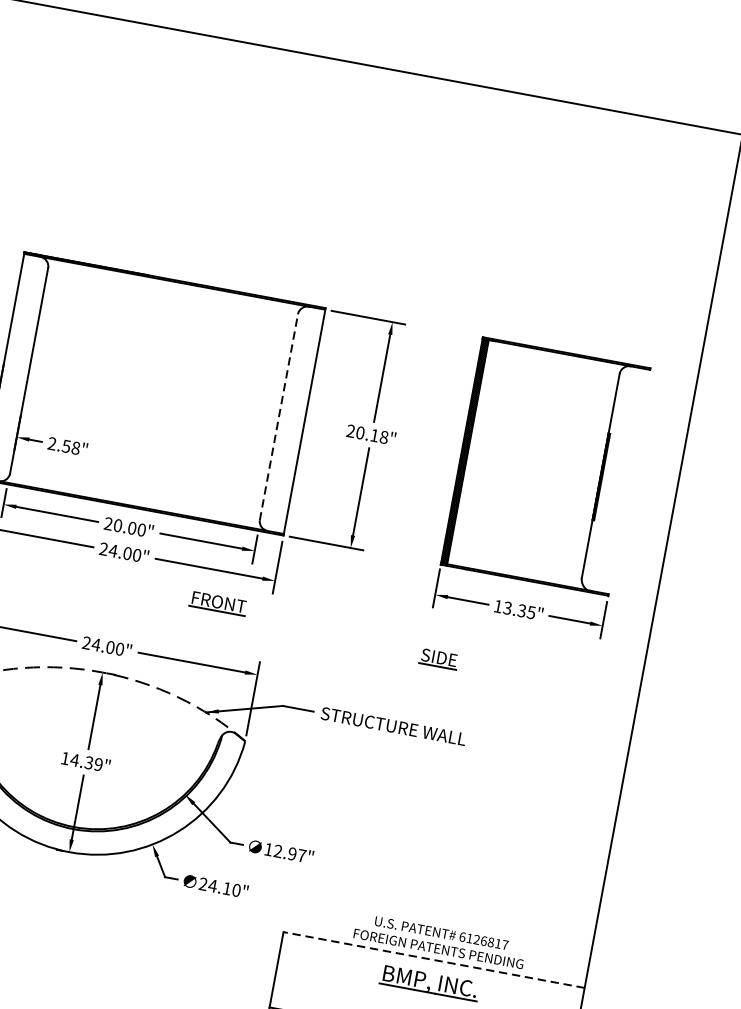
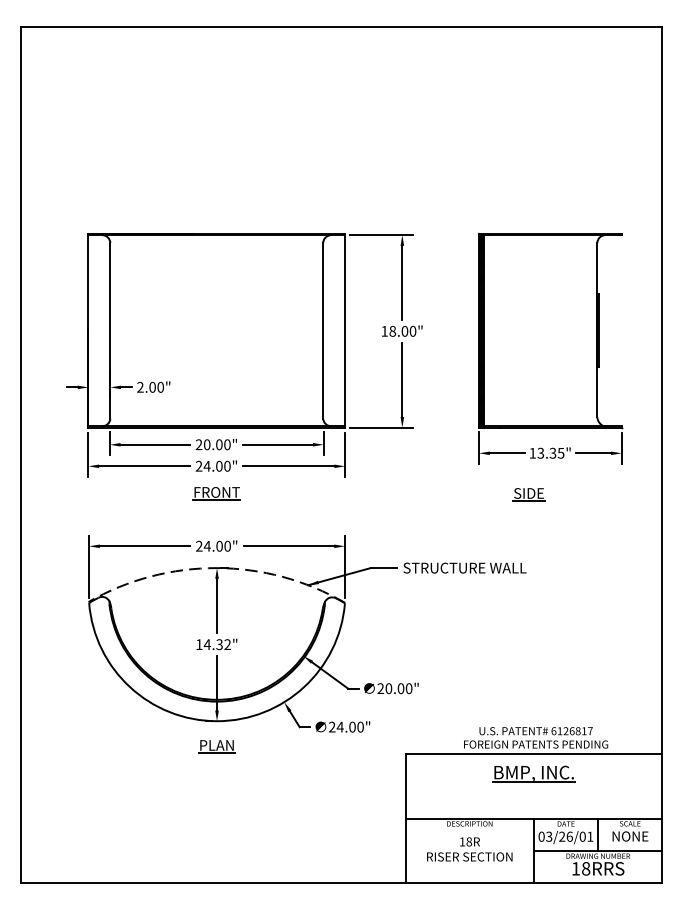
line: (279, 416) -> (323, 330), dashed -> solid
text: (367, 433) -> (398, 330), 20.18" -> 18.00"
text: (71, 446) -> (156, 386), 2.58" -> 2.00"
part: (218, 603) -> (216, 493), moved
part: (438, 658) -> (528, 494), moved
text: (98, 764) -> (227, 644), 14.39" -> 14.32"
text: (284, 852) -> (394, 688), 12.97" -> 20.00"
part: (63, 881) -> (216, 746), added
text: (227, 887) -> (352, 726), 24.10" -> 24.00"
line: (433, 960) -> (533, 754), dashed -> solid

